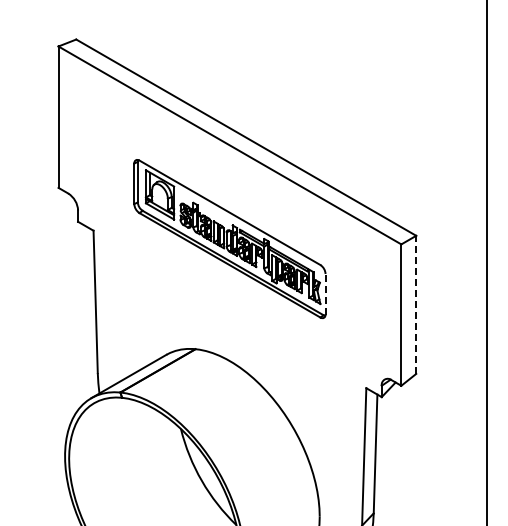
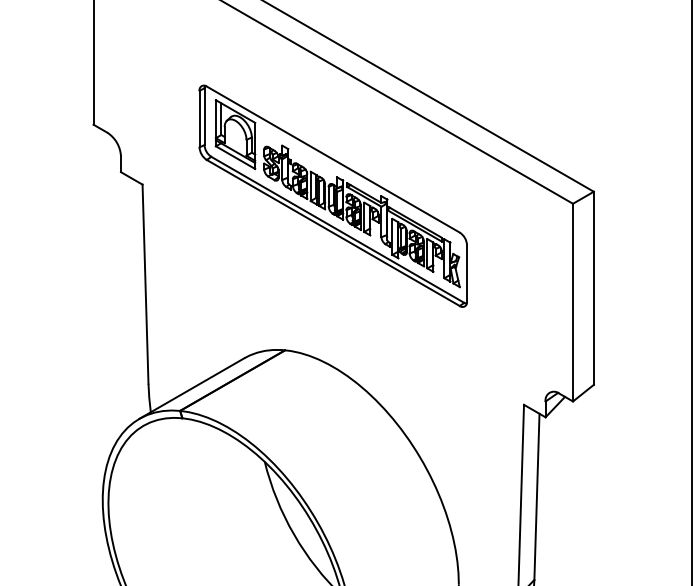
line: (325, 293) -> (466, 272), dashed -> solid
line: (416, 304) -> (594, 287), dashed -> solid

